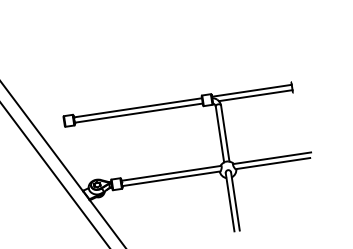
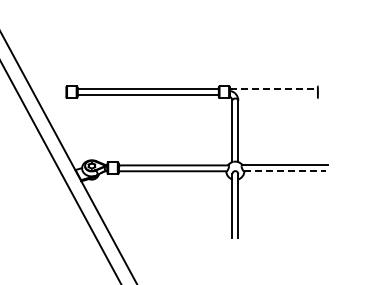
line: (252, 90) -> (274, 89), solid -> dashed
line: (255, 96) -> (276, 95), removed
line: (273, 163) -> (285, 171), solid -> dashed

